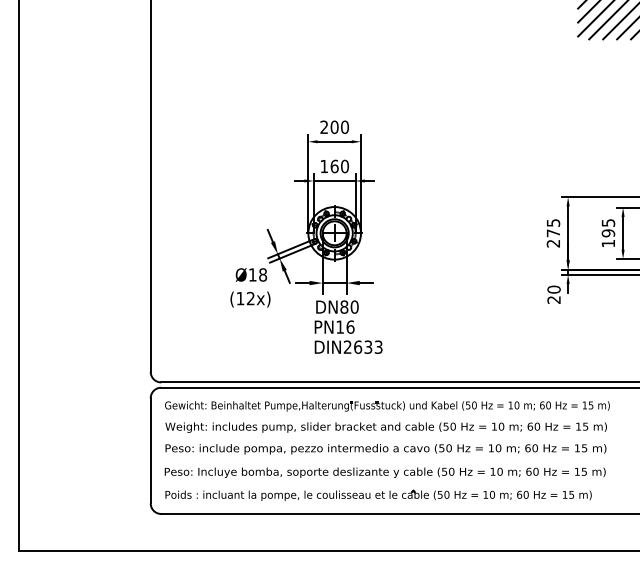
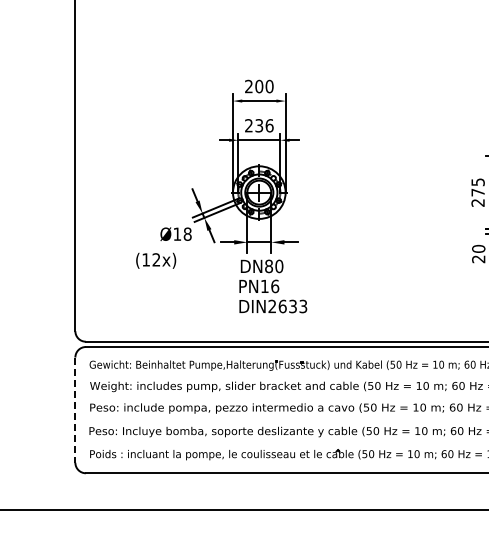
text: (334, 166) -> (259, 125), 160 -> 236
text: (250, 299) -> (156, 260), moved
line: (150, 450) -> (75, 409), solid -> dashed

